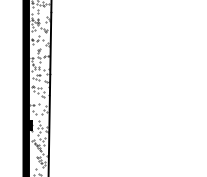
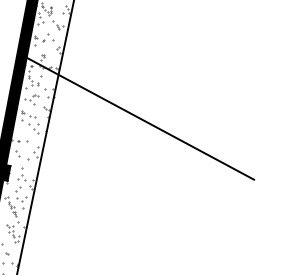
line: (105, 76) -> (140, 117), added

